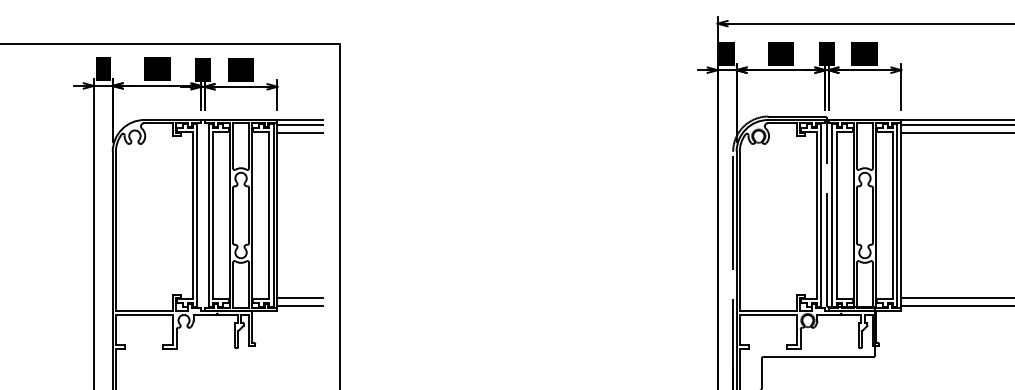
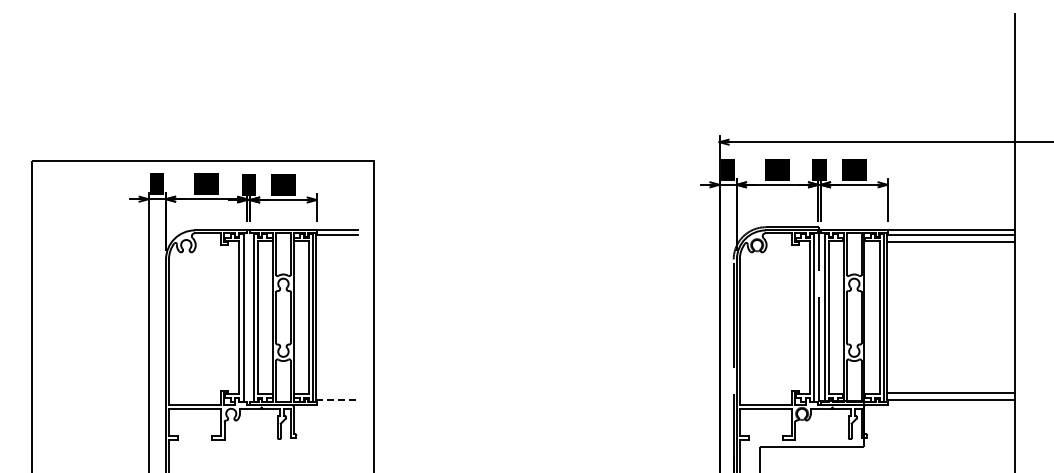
line: (300, 133) -> (337, 242), removed
line: (300, 298) -> (337, 393), removed
line: (300, 305) -> (337, 400), solid -> dashed

